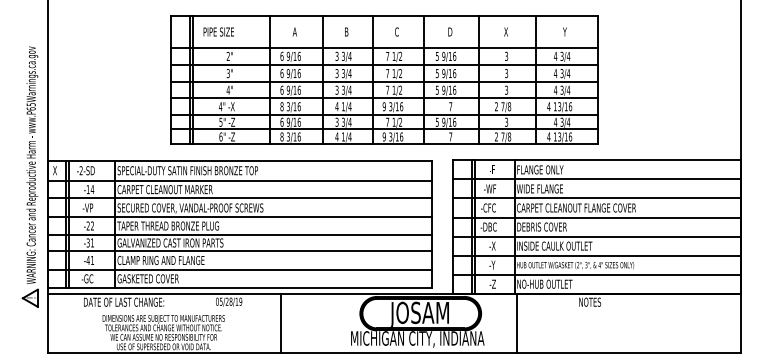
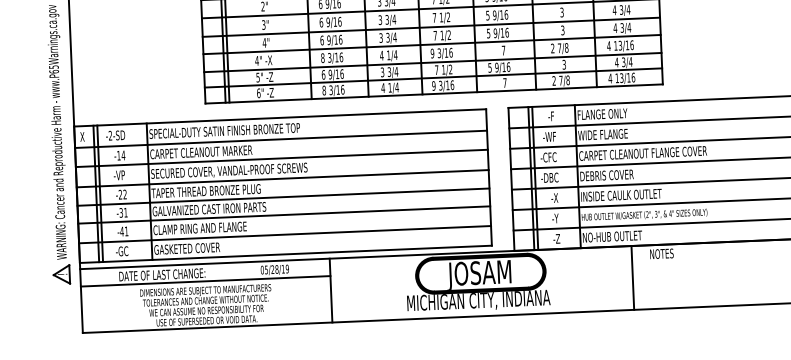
line: (163, 309) -> (204, 280), added
line: (517, 323) -> (633, 277), moved

